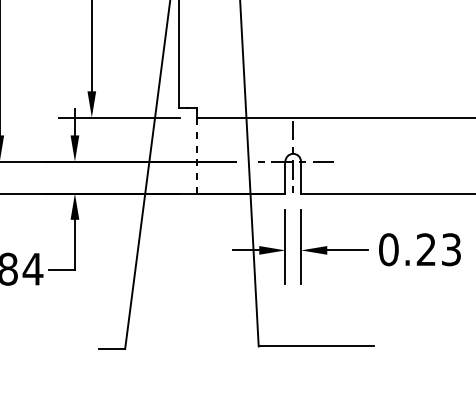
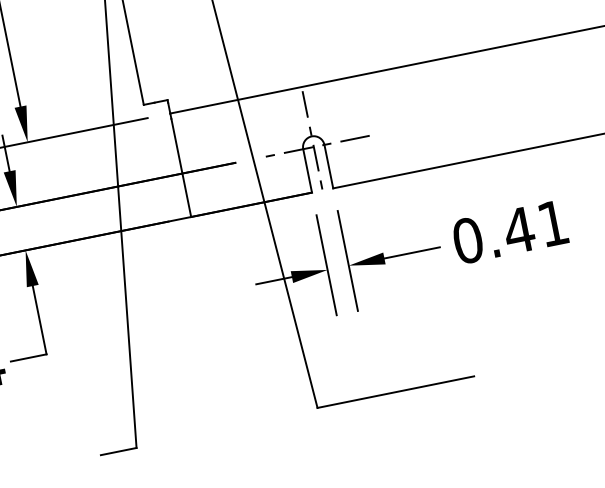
line: (196, 157) -> (181, 167), dashed -> solid
text: (437, 249) -> (534, 226), 0.23 -> 0.41

